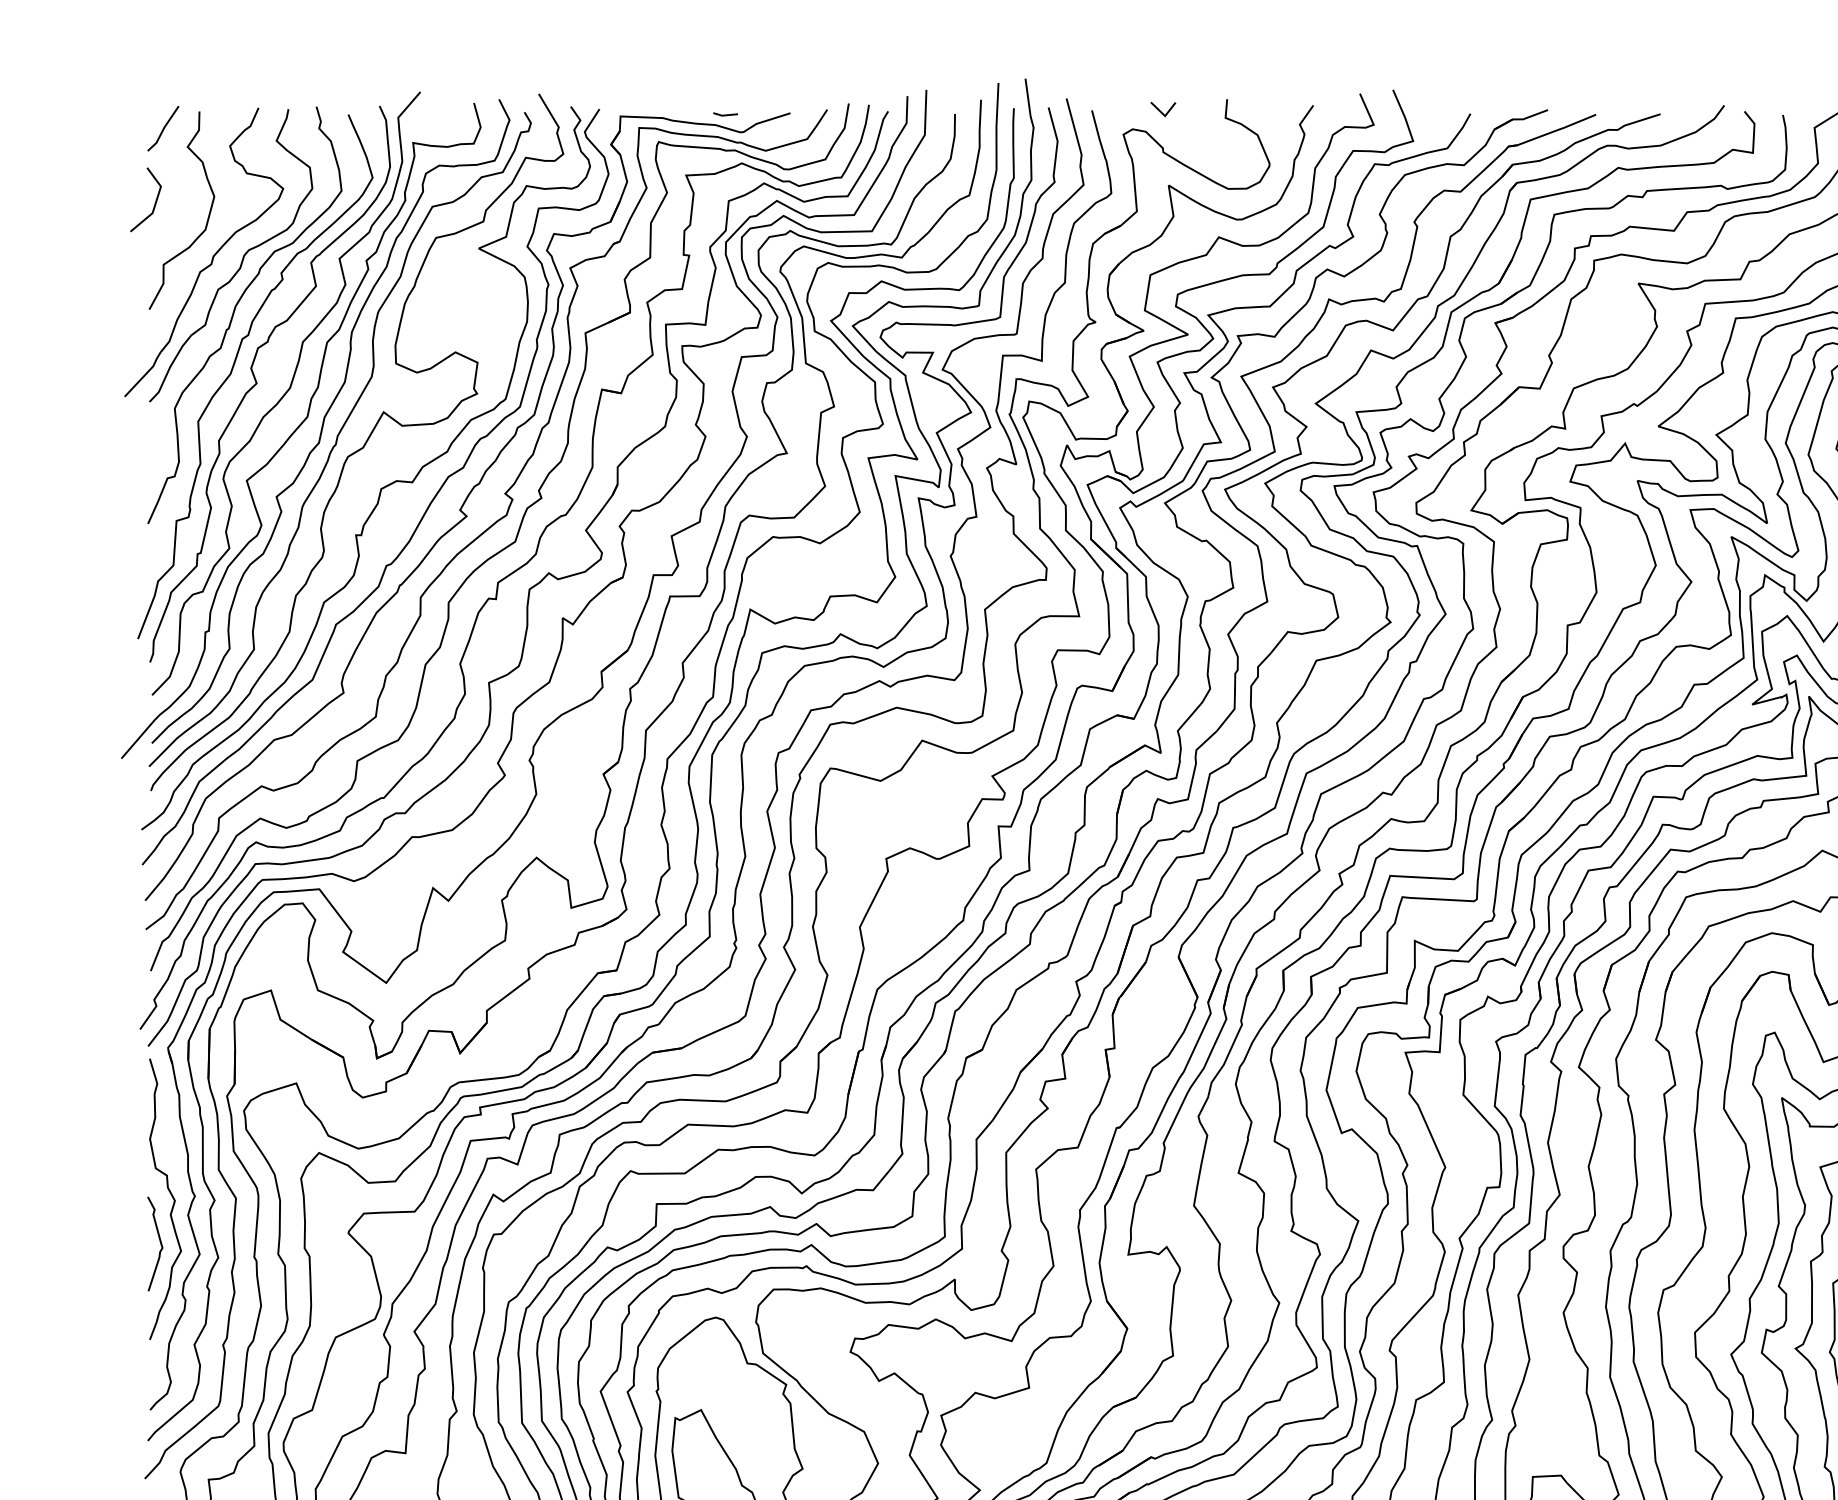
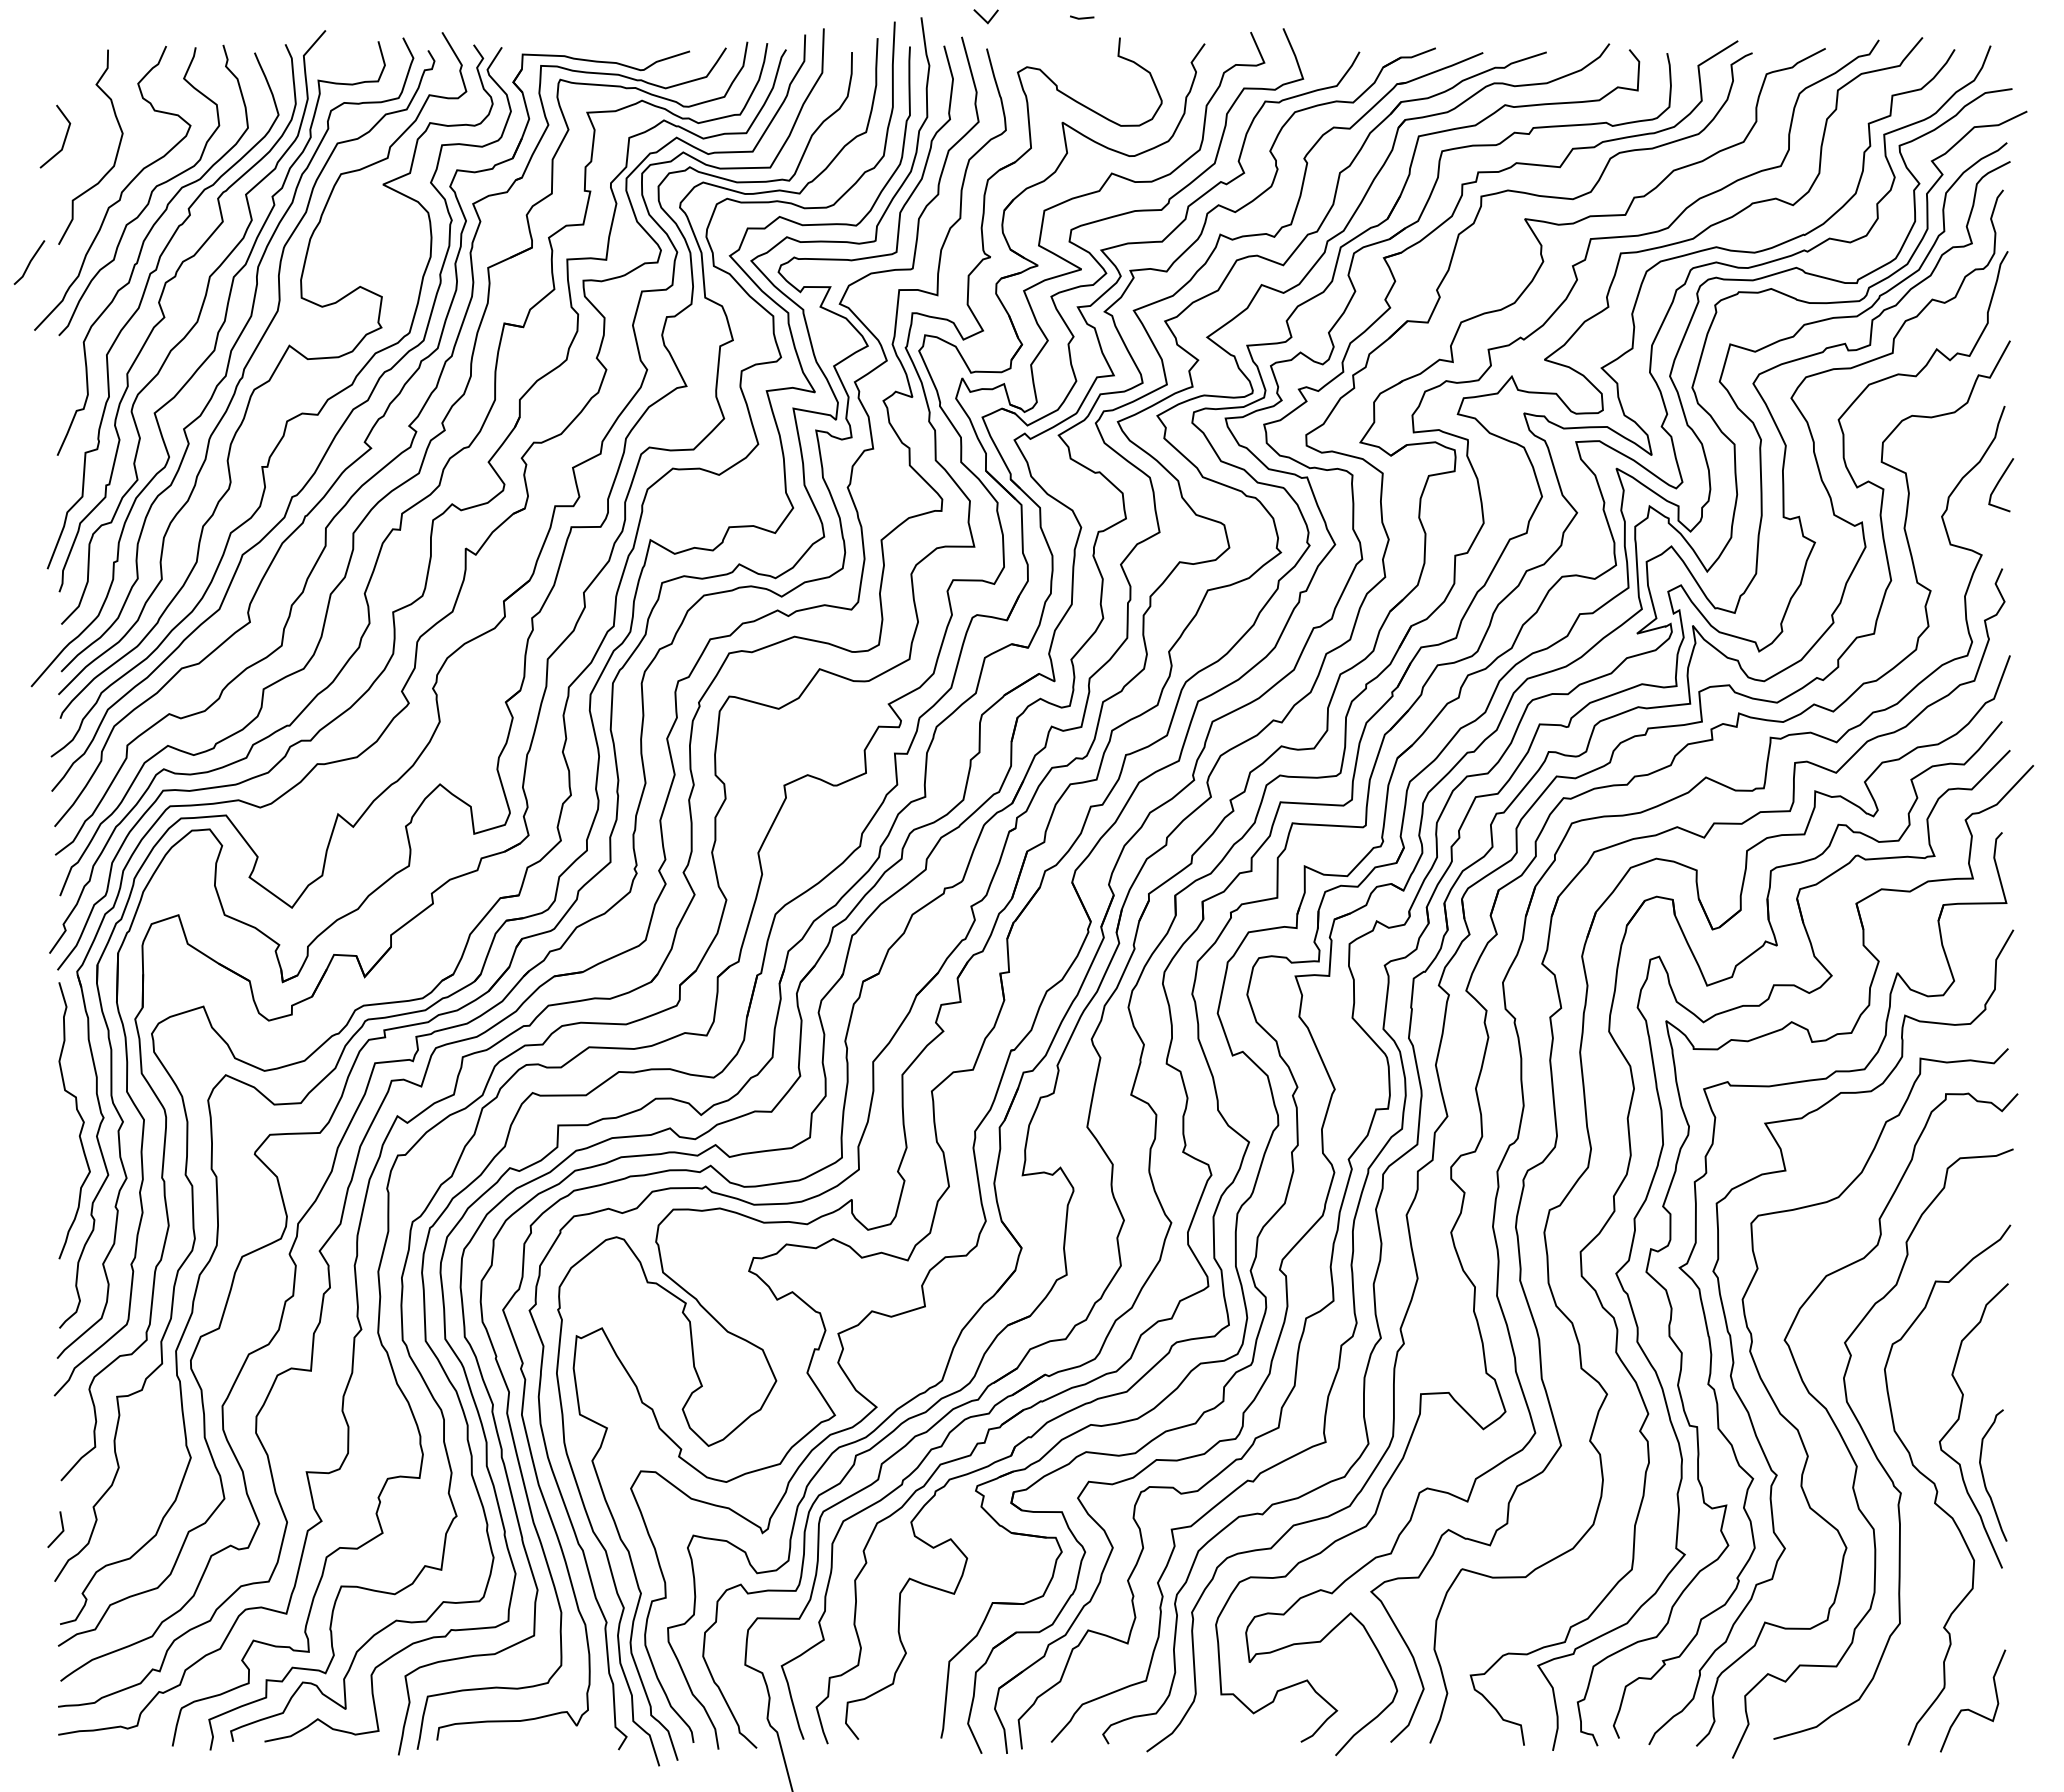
line: (1160, 110) -> (983, 17), moved
line: (725, 114) -> (1082, 17), moved
line: (163, 128) -> (29, 262), moved
curve: (159, 1240) -> (68, 1161), removed

